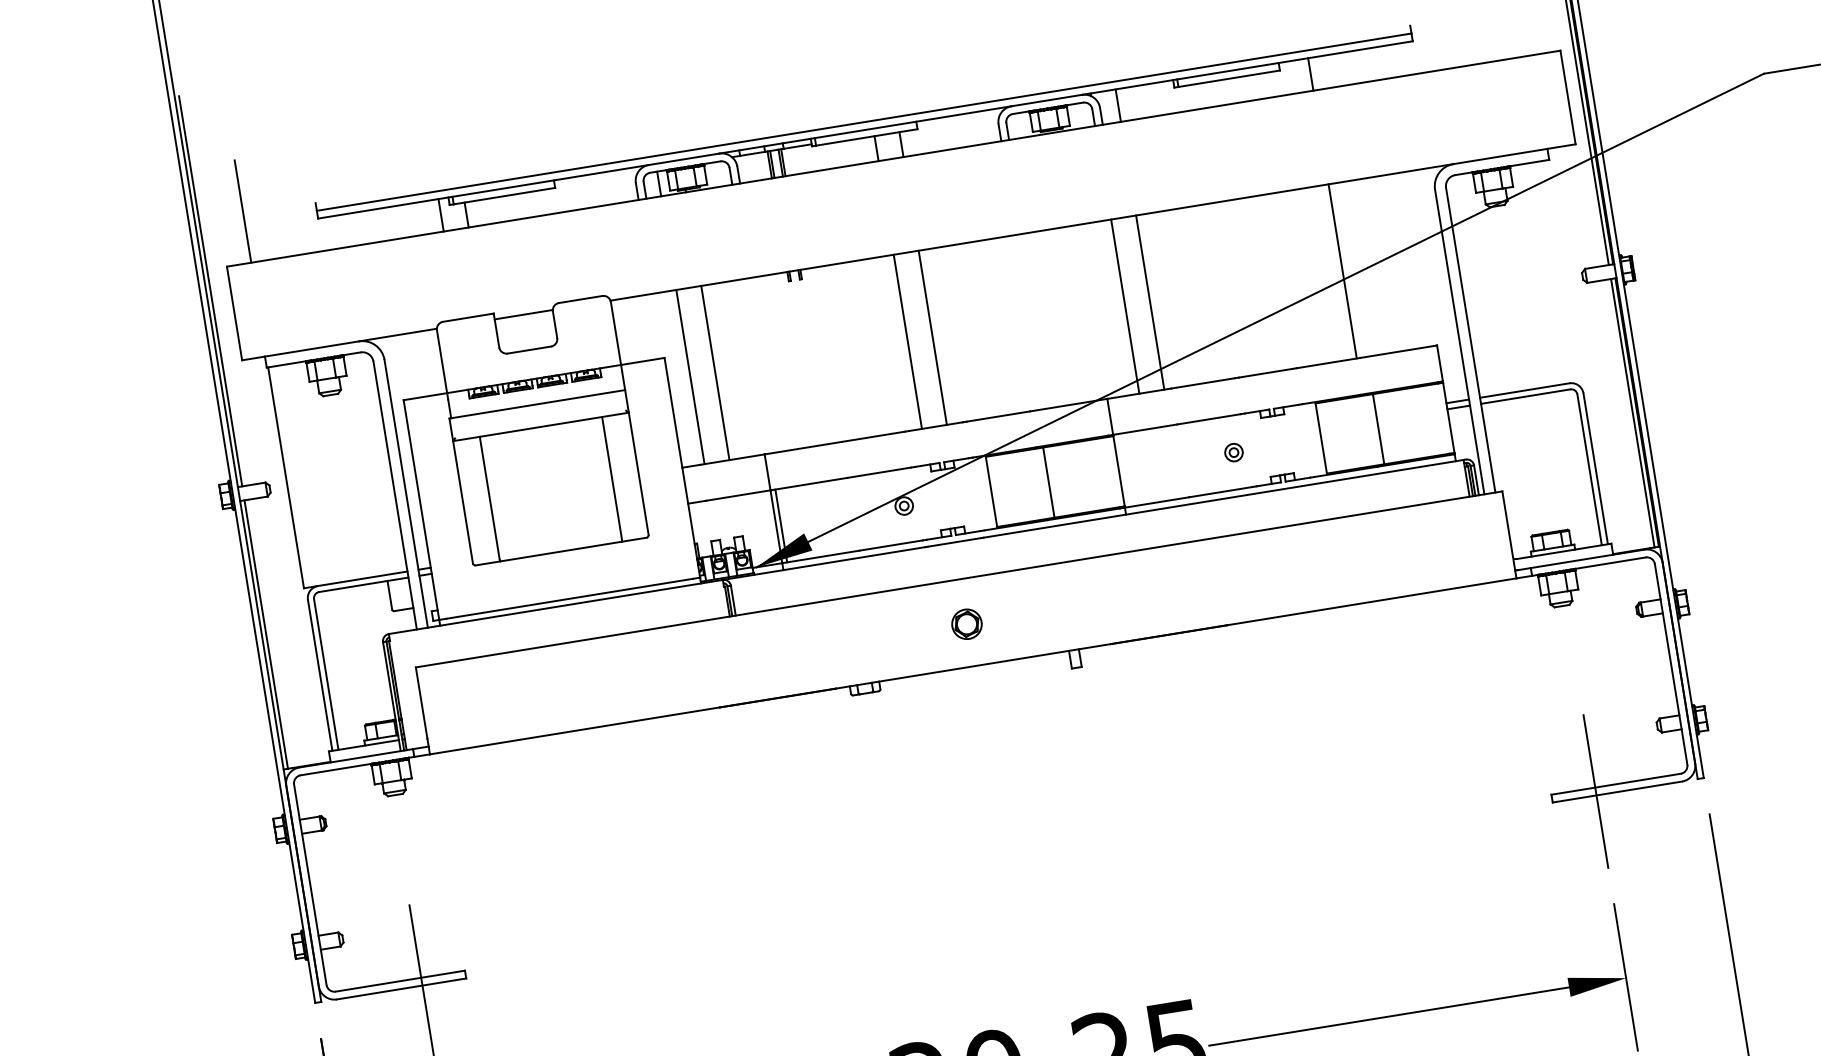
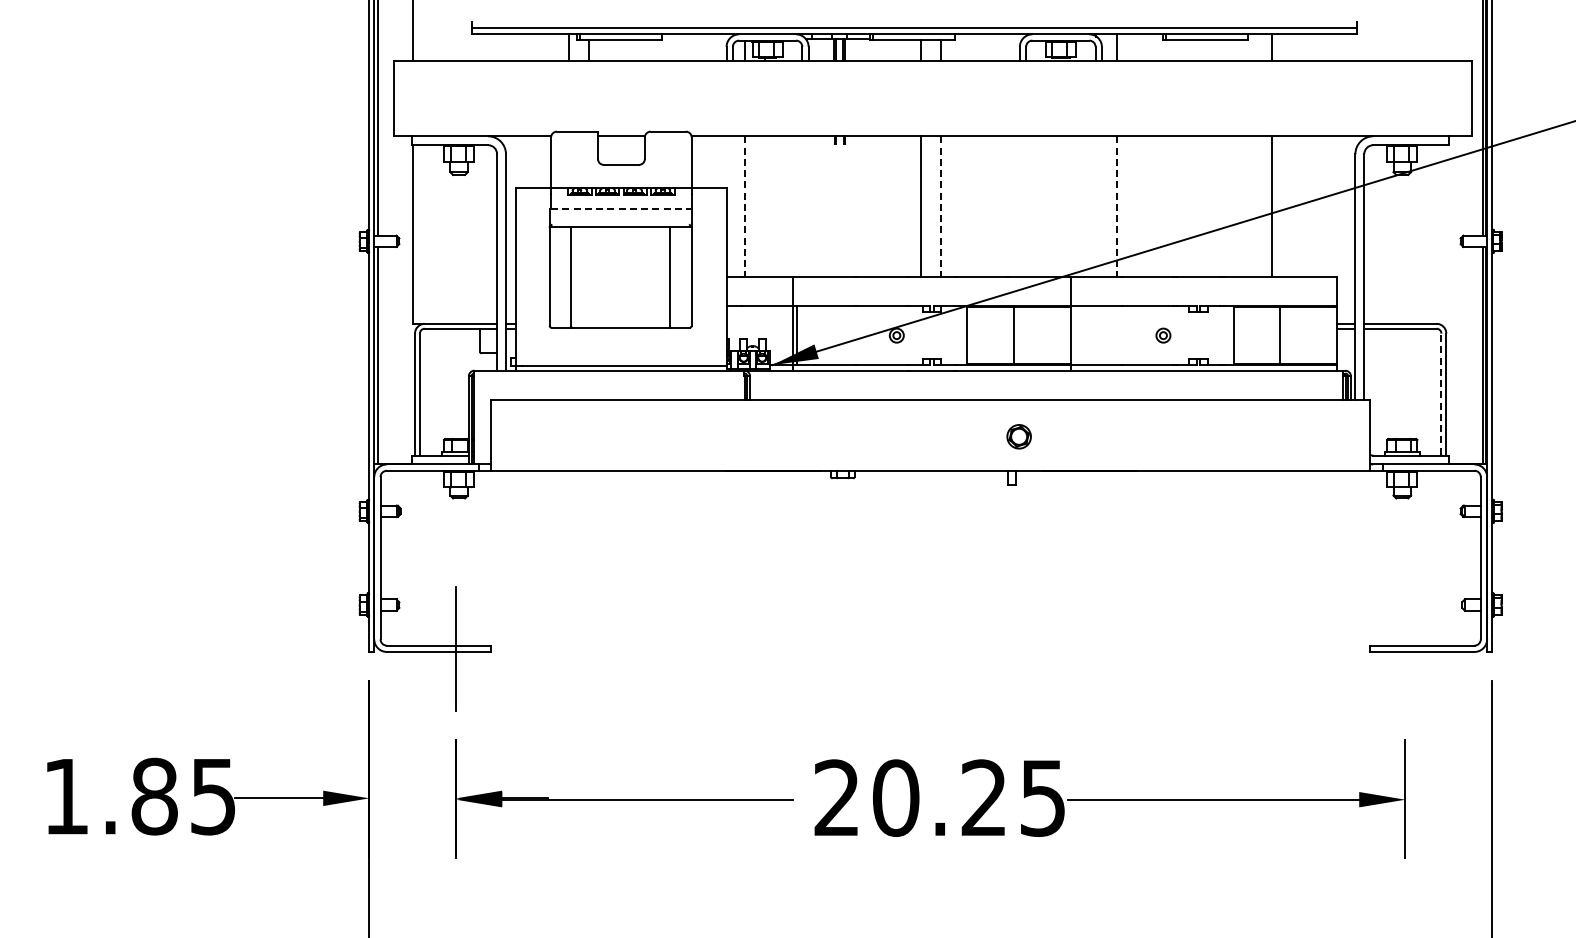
line: (1150, 303) -> (1116, 207), solid -> dashed
line: (1125, 306) -> (1096, 206), removed
line: (932, 338) -> (940, 207), solid -> dashed
line: (714, 372) -> (764, 206), removed
line: (690, 378) -> (744, 207), solid -> dashed
line: (538, 403) -> (621, 208), solid -> dashed
line: (1589, 469) -> (1441, 394), solid -> dashed
part: (966, 624) -> (1018, 436), moved
line: (1596, 791) -> (1405, 648), removed

